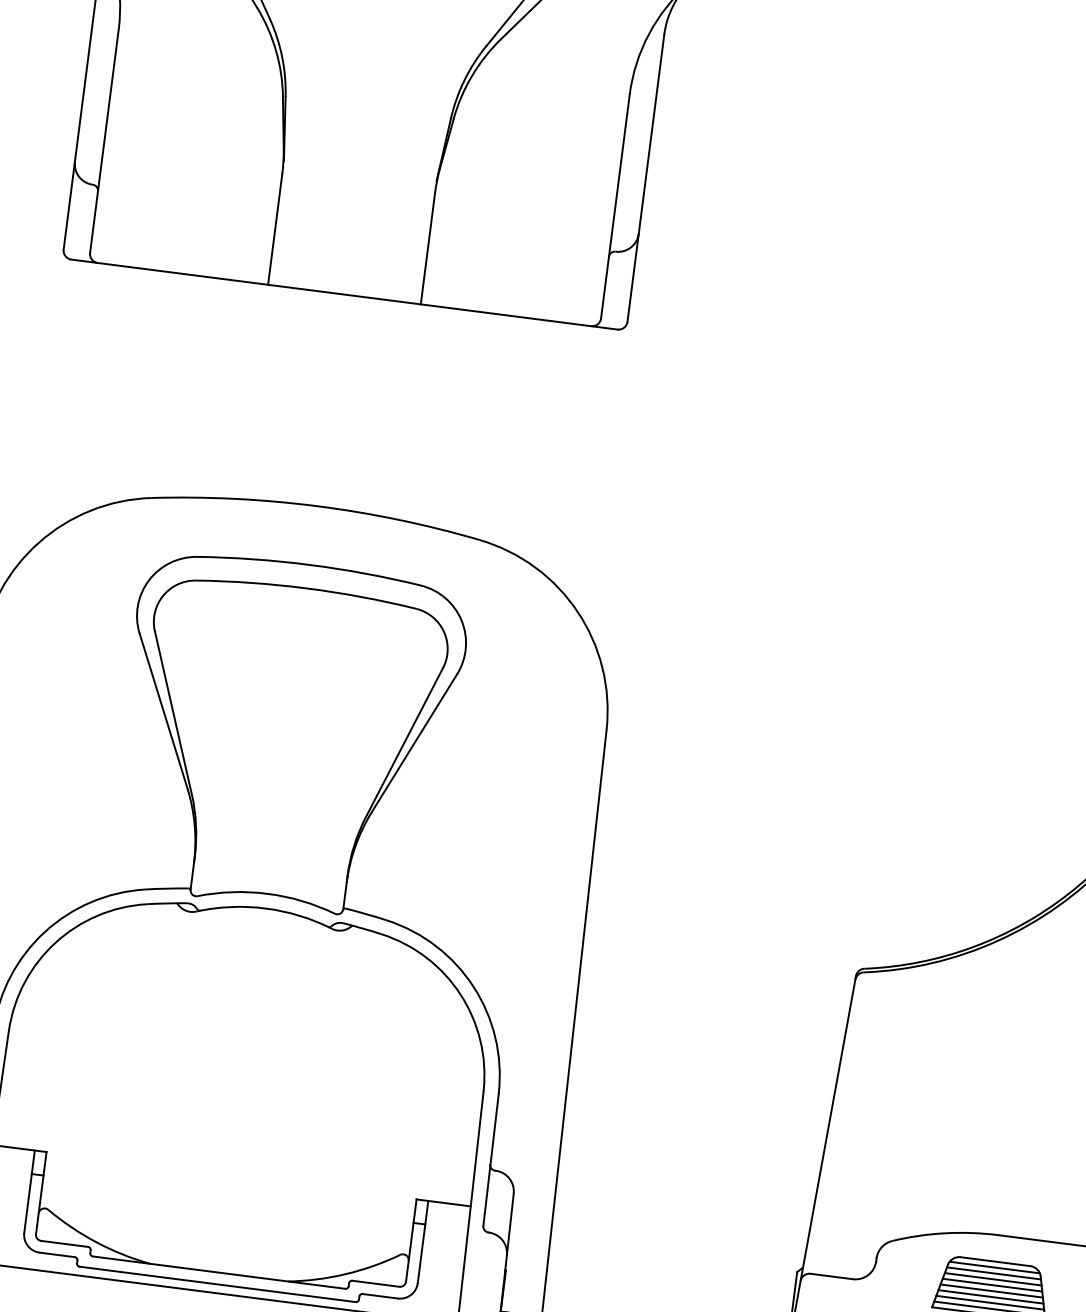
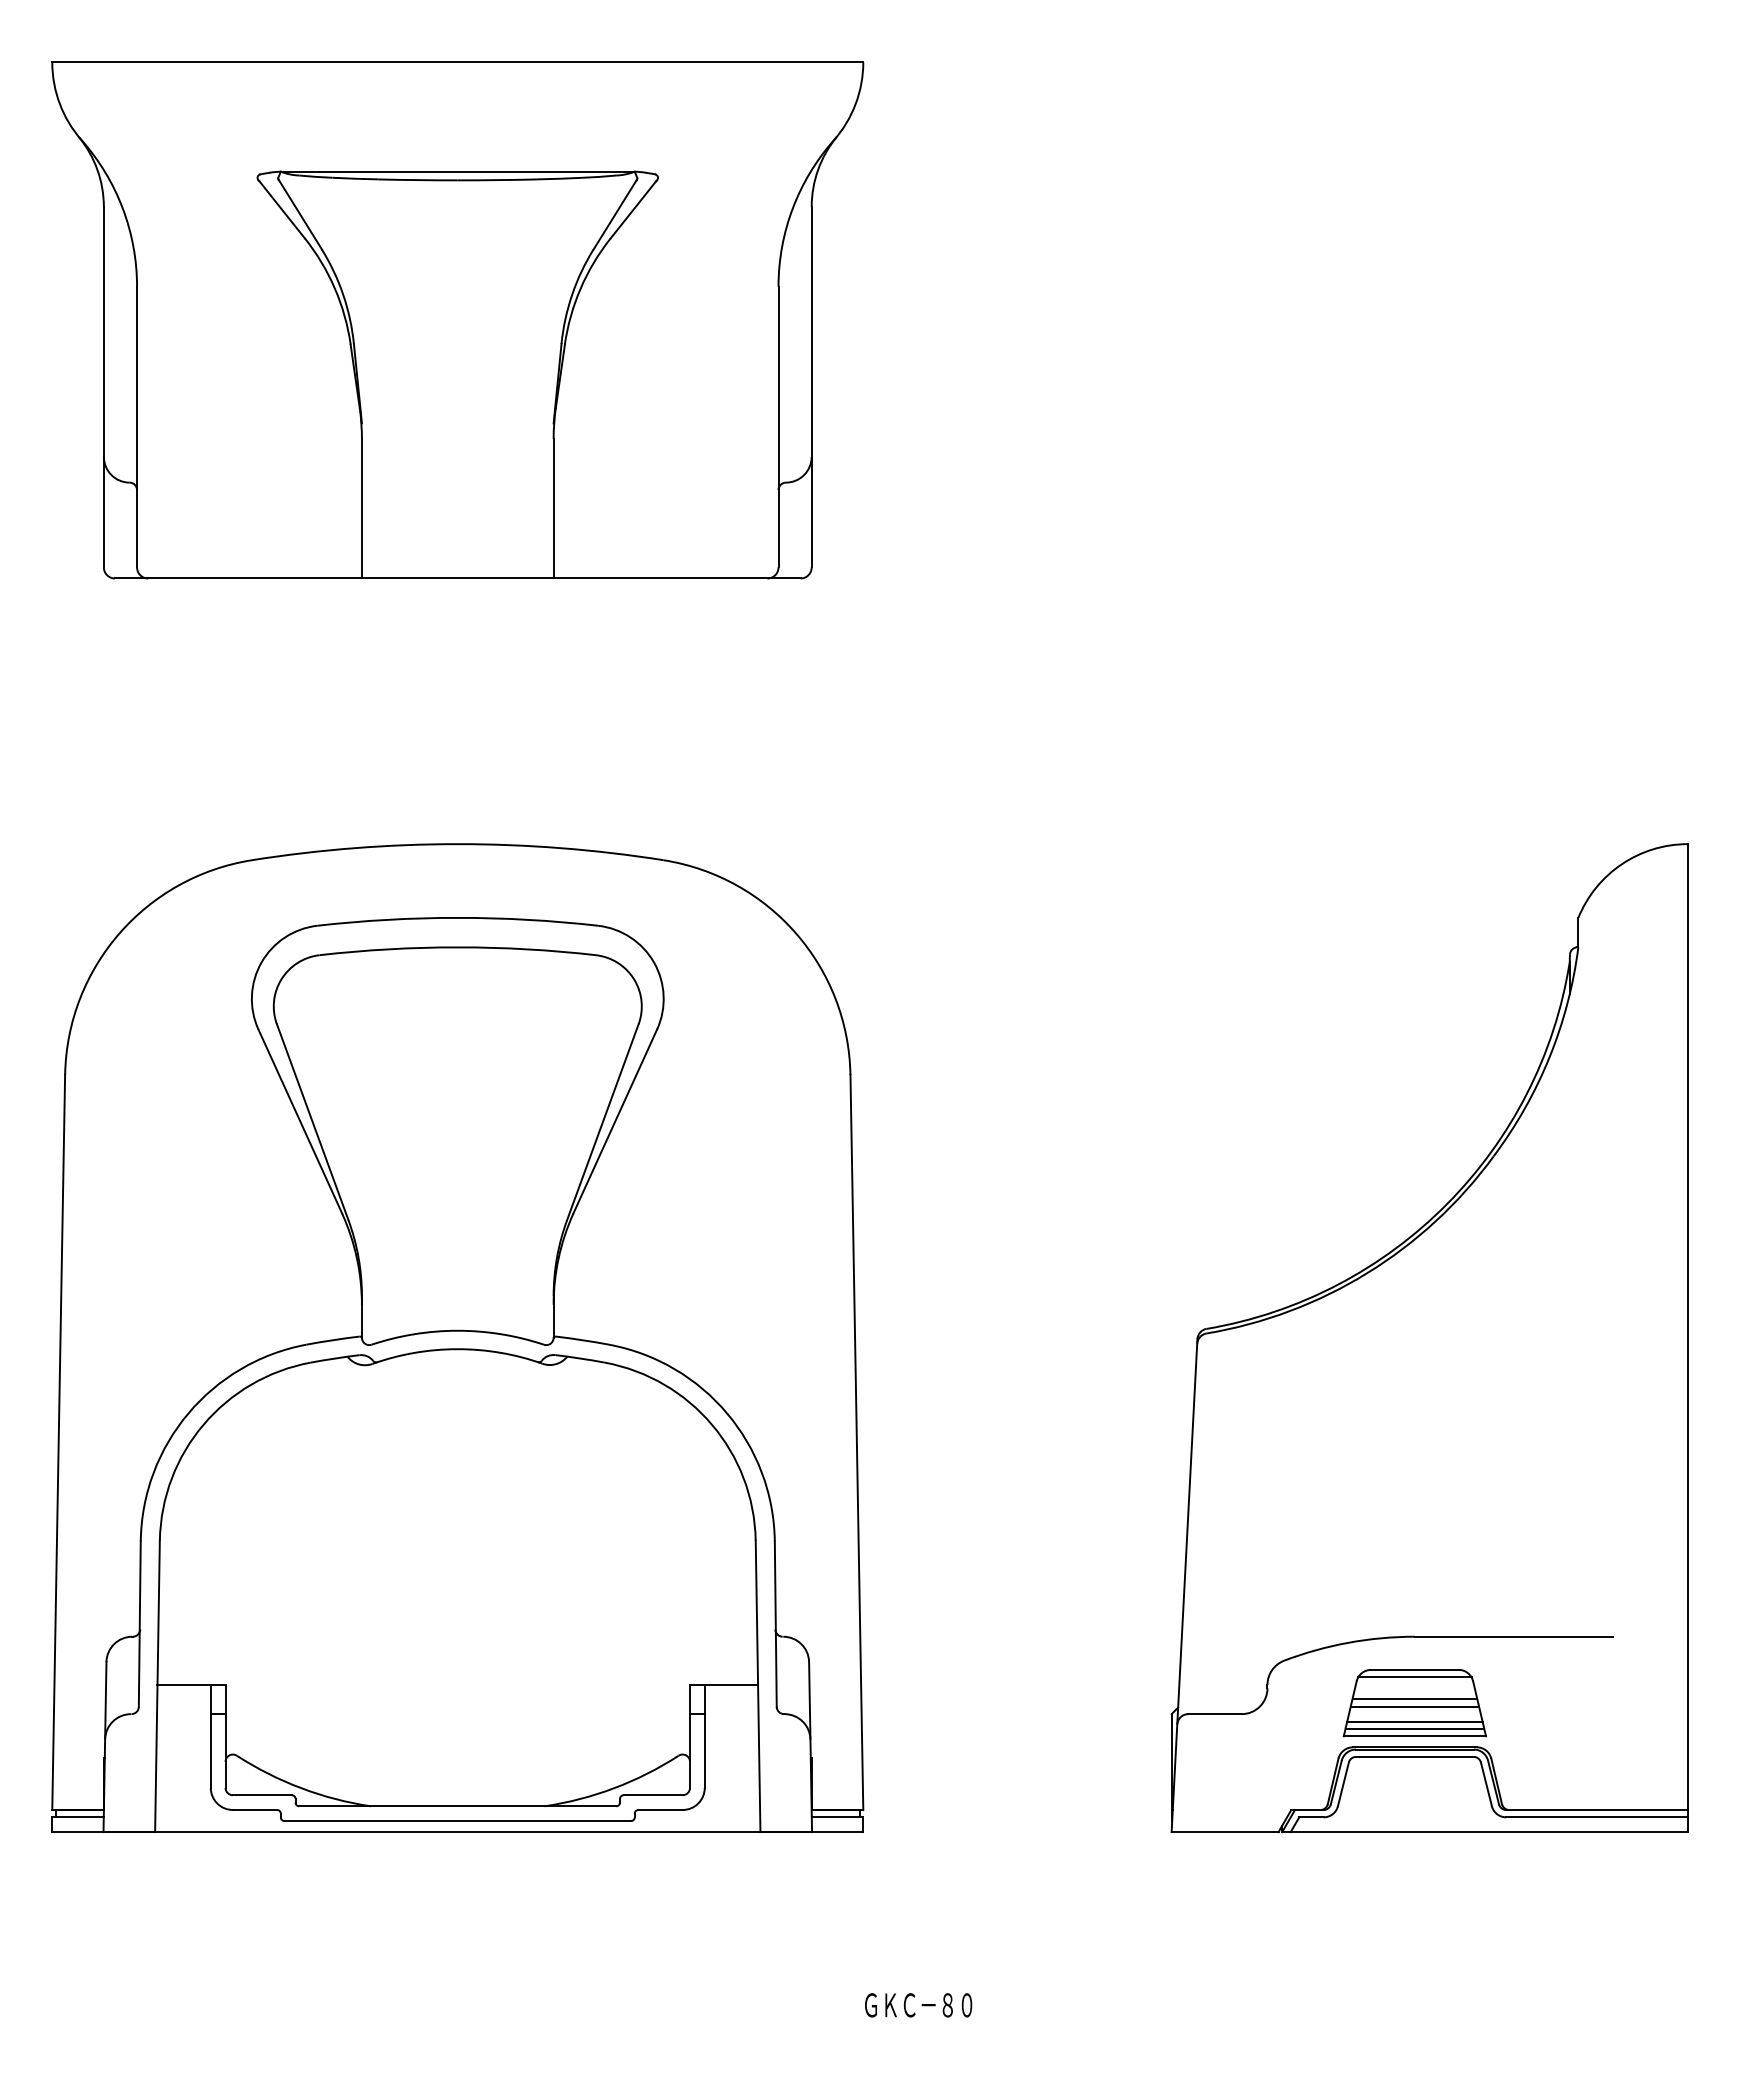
line: (993, 1273) -> (1414, 1684), removed
line: (992, 1279) -> (1414, 1692), removed
line: (990, 1297) -> (1414, 1714), removed

